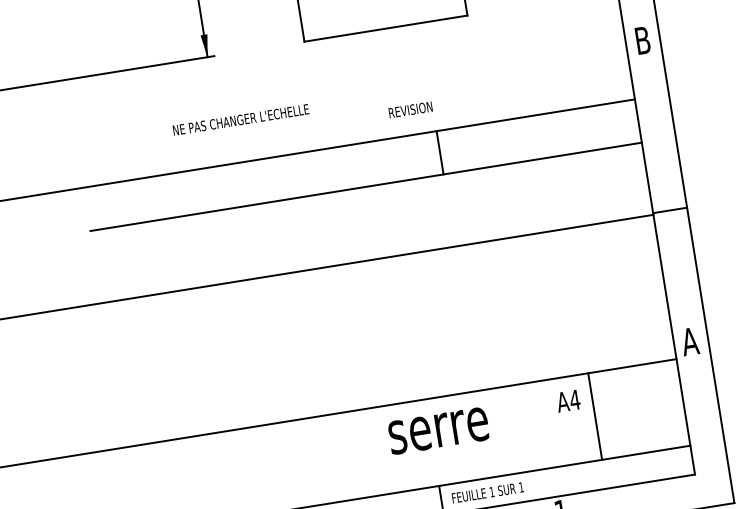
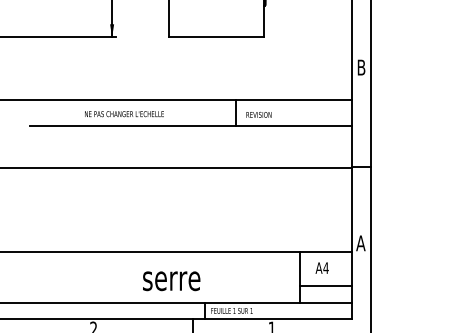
text: (409, 109) -> (258, 114), moved
text: (241, 120) -> (124, 114), moved
text: (567, 400) -> (321, 267), moved
line: (640, 423) -> (325, 285), added
text: (438, 431) -> (171, 281), moved

